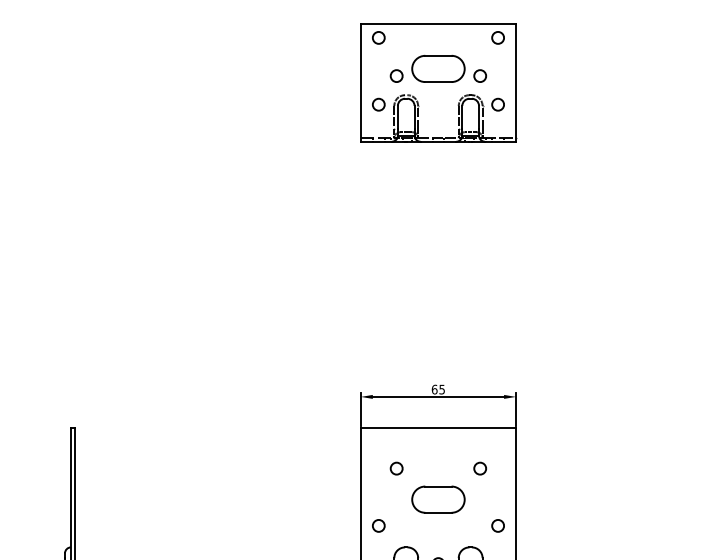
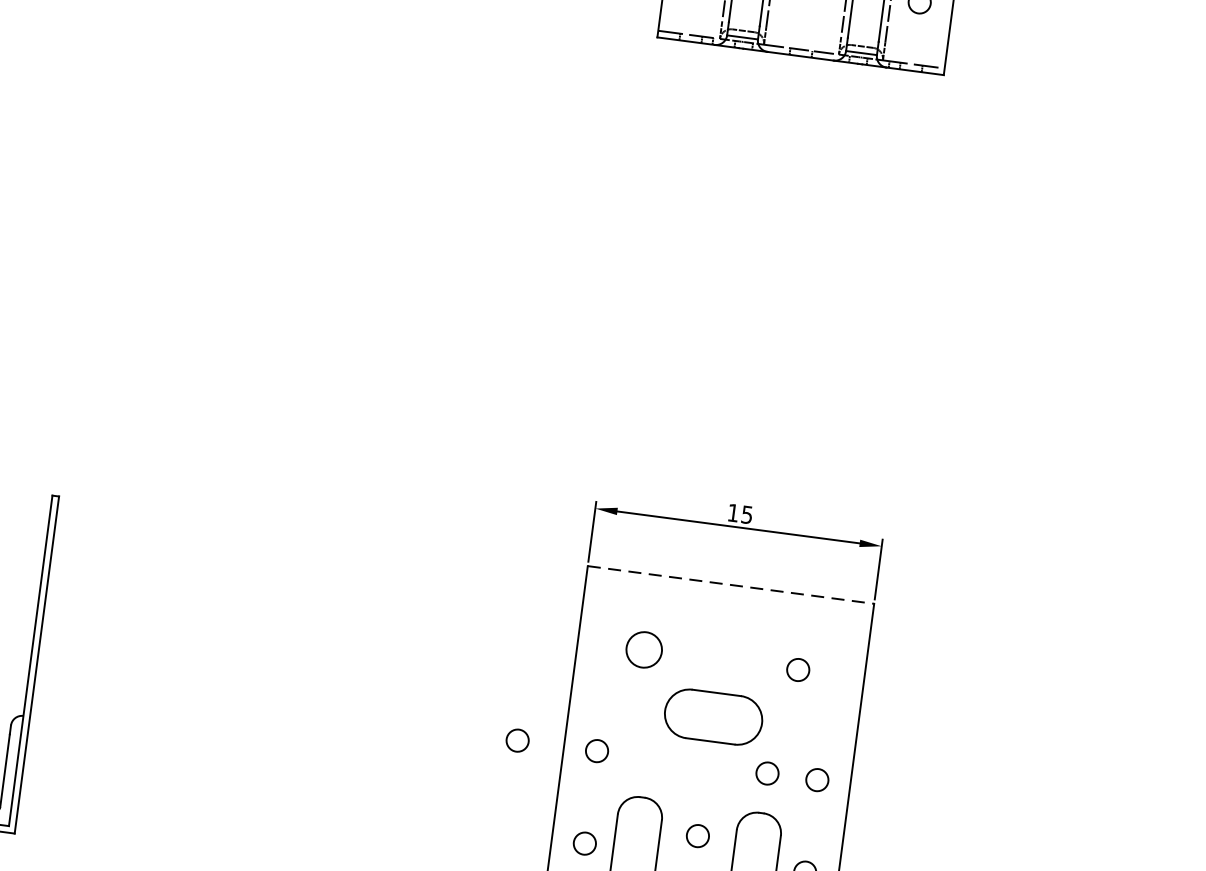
text: (434, 389) -> (733, 512), 65 -> 15
line: (438, 428) -> (730, 585), solid -> dashed
circle: (396, 468) -> (643, 649), size x1.6
circle: (335, 525) -> (517, 739), added
circle: (470, 525) -> (766, 772), added

